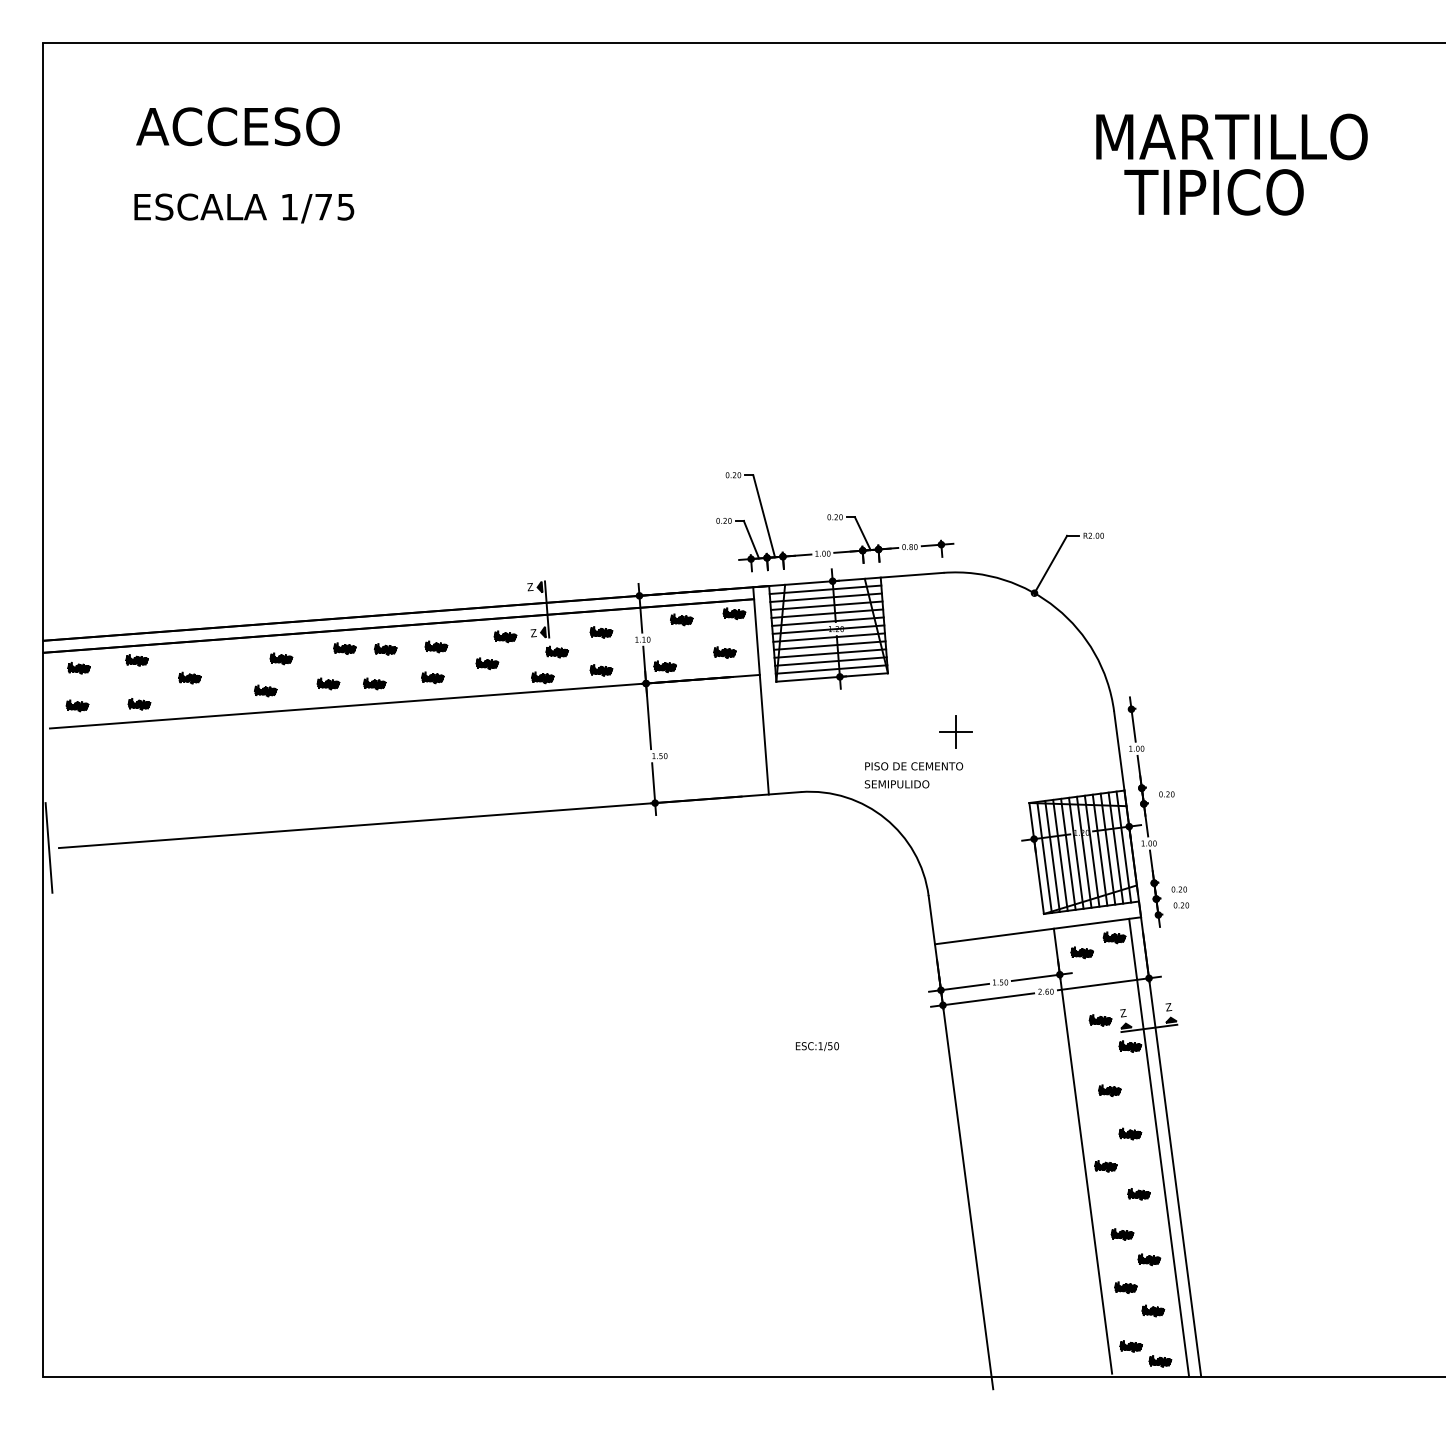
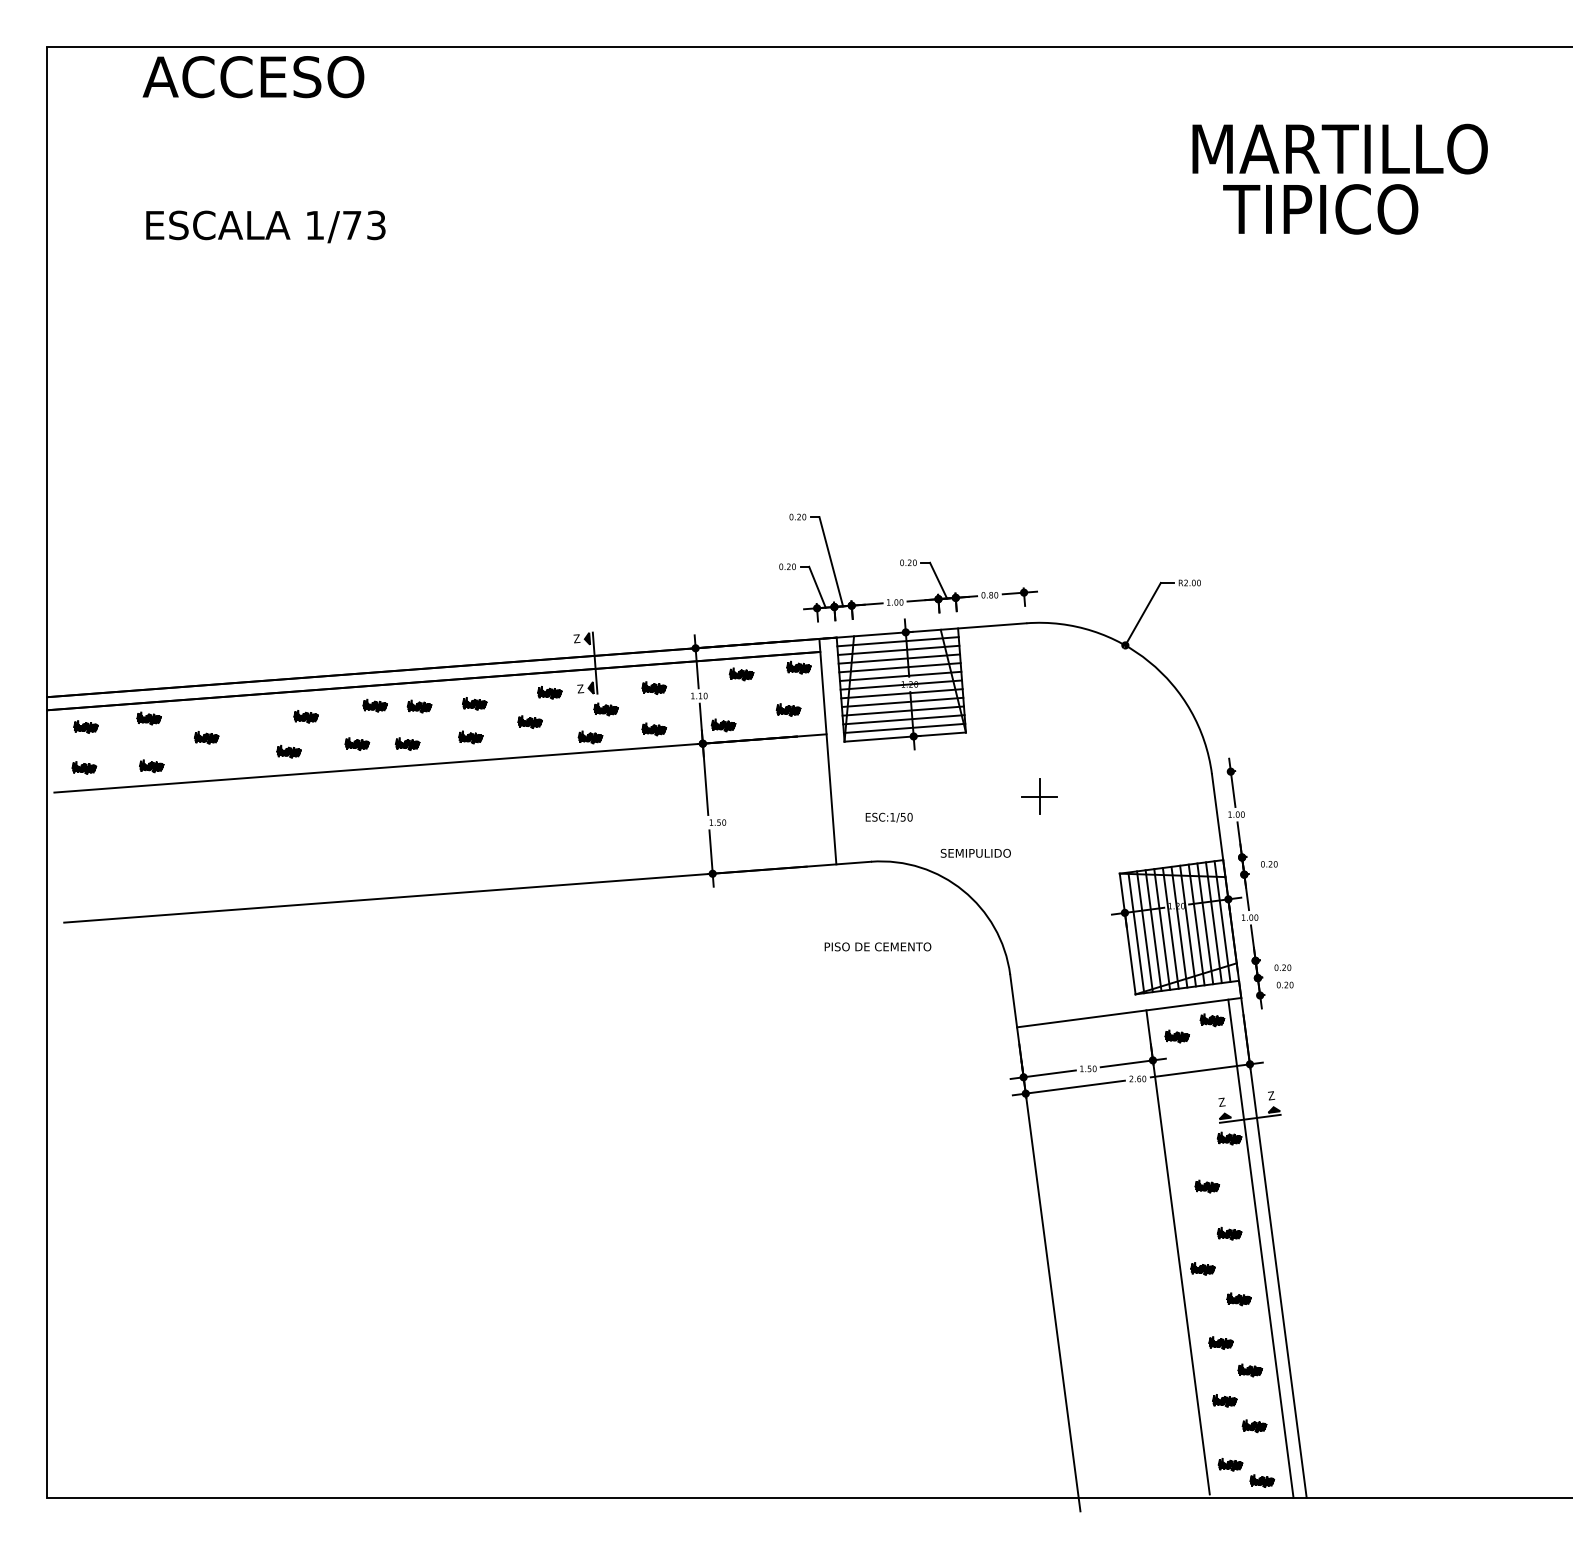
text: (237, 126) -> (252, 76), moved
text: (346, 206) -> (376, 224), 1/75 -> 1/73
text: (914, 766) -> (878, 947), moved
line: (48, 847) -> (52, 922), removed
curve: (1100, 1020) -> (1197, 1110), removed
text: (817, 1046) -> (889, 817), moved

